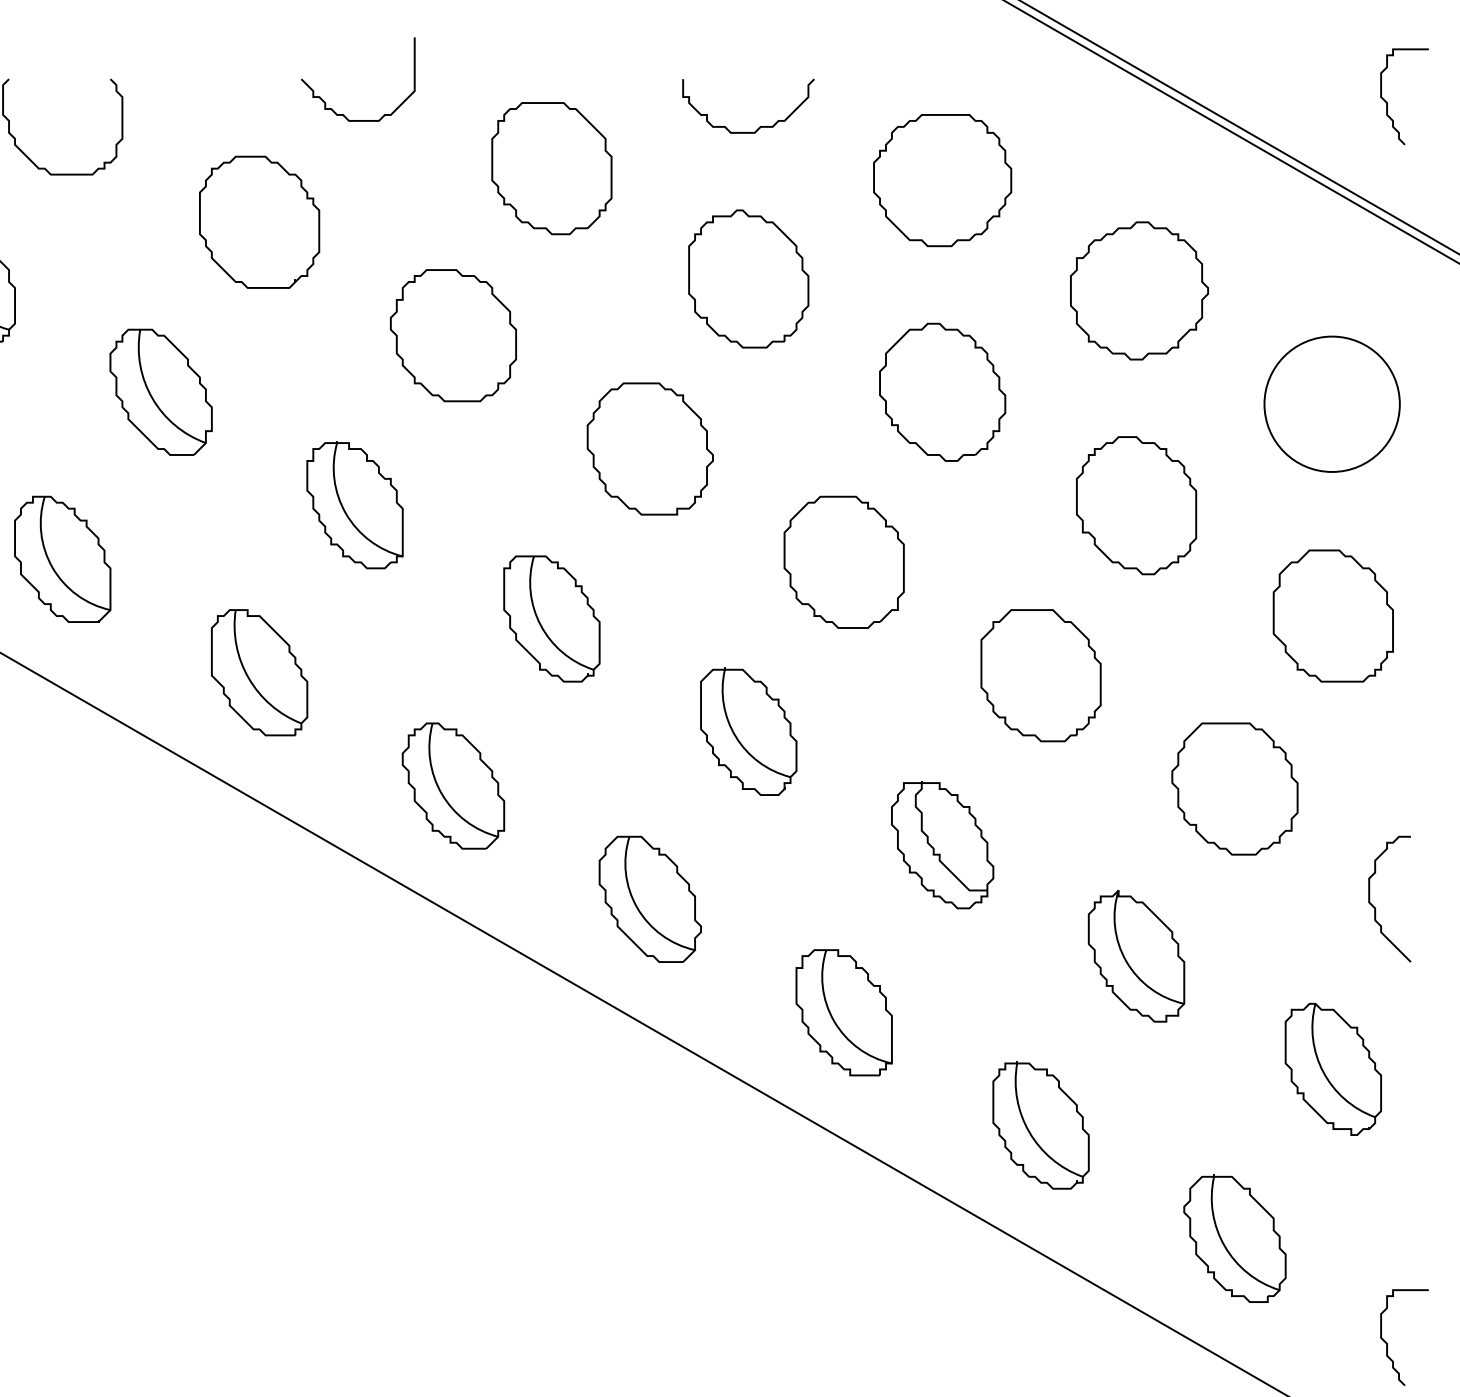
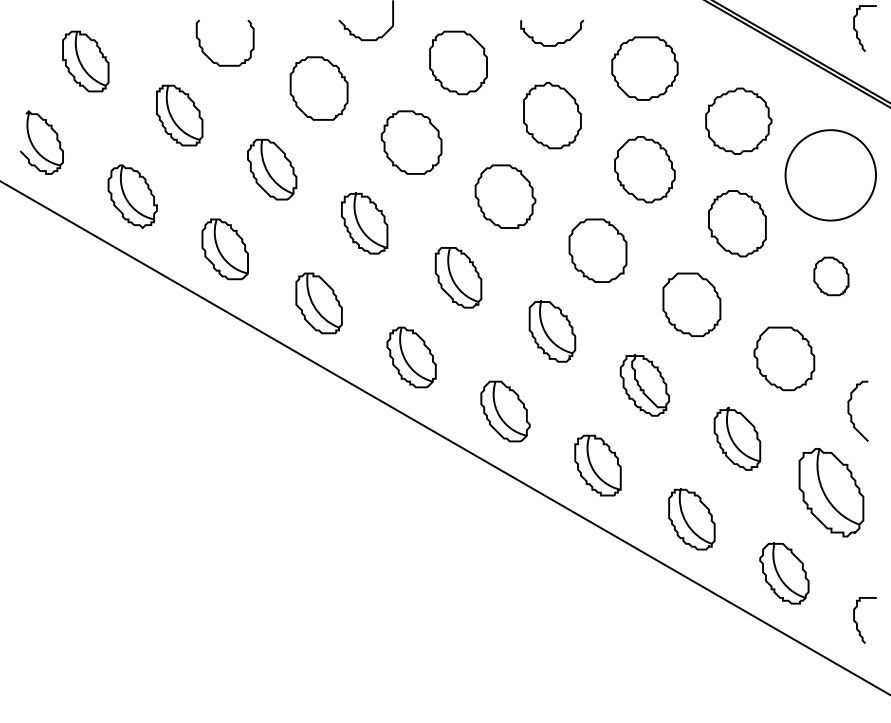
circle: (1331, 404) -> (830, 175), size x1.4
part: (1333, 616) -> (831, 276), size x0.6
part: (1331, 1069) -> (830, 492), size x1.4

